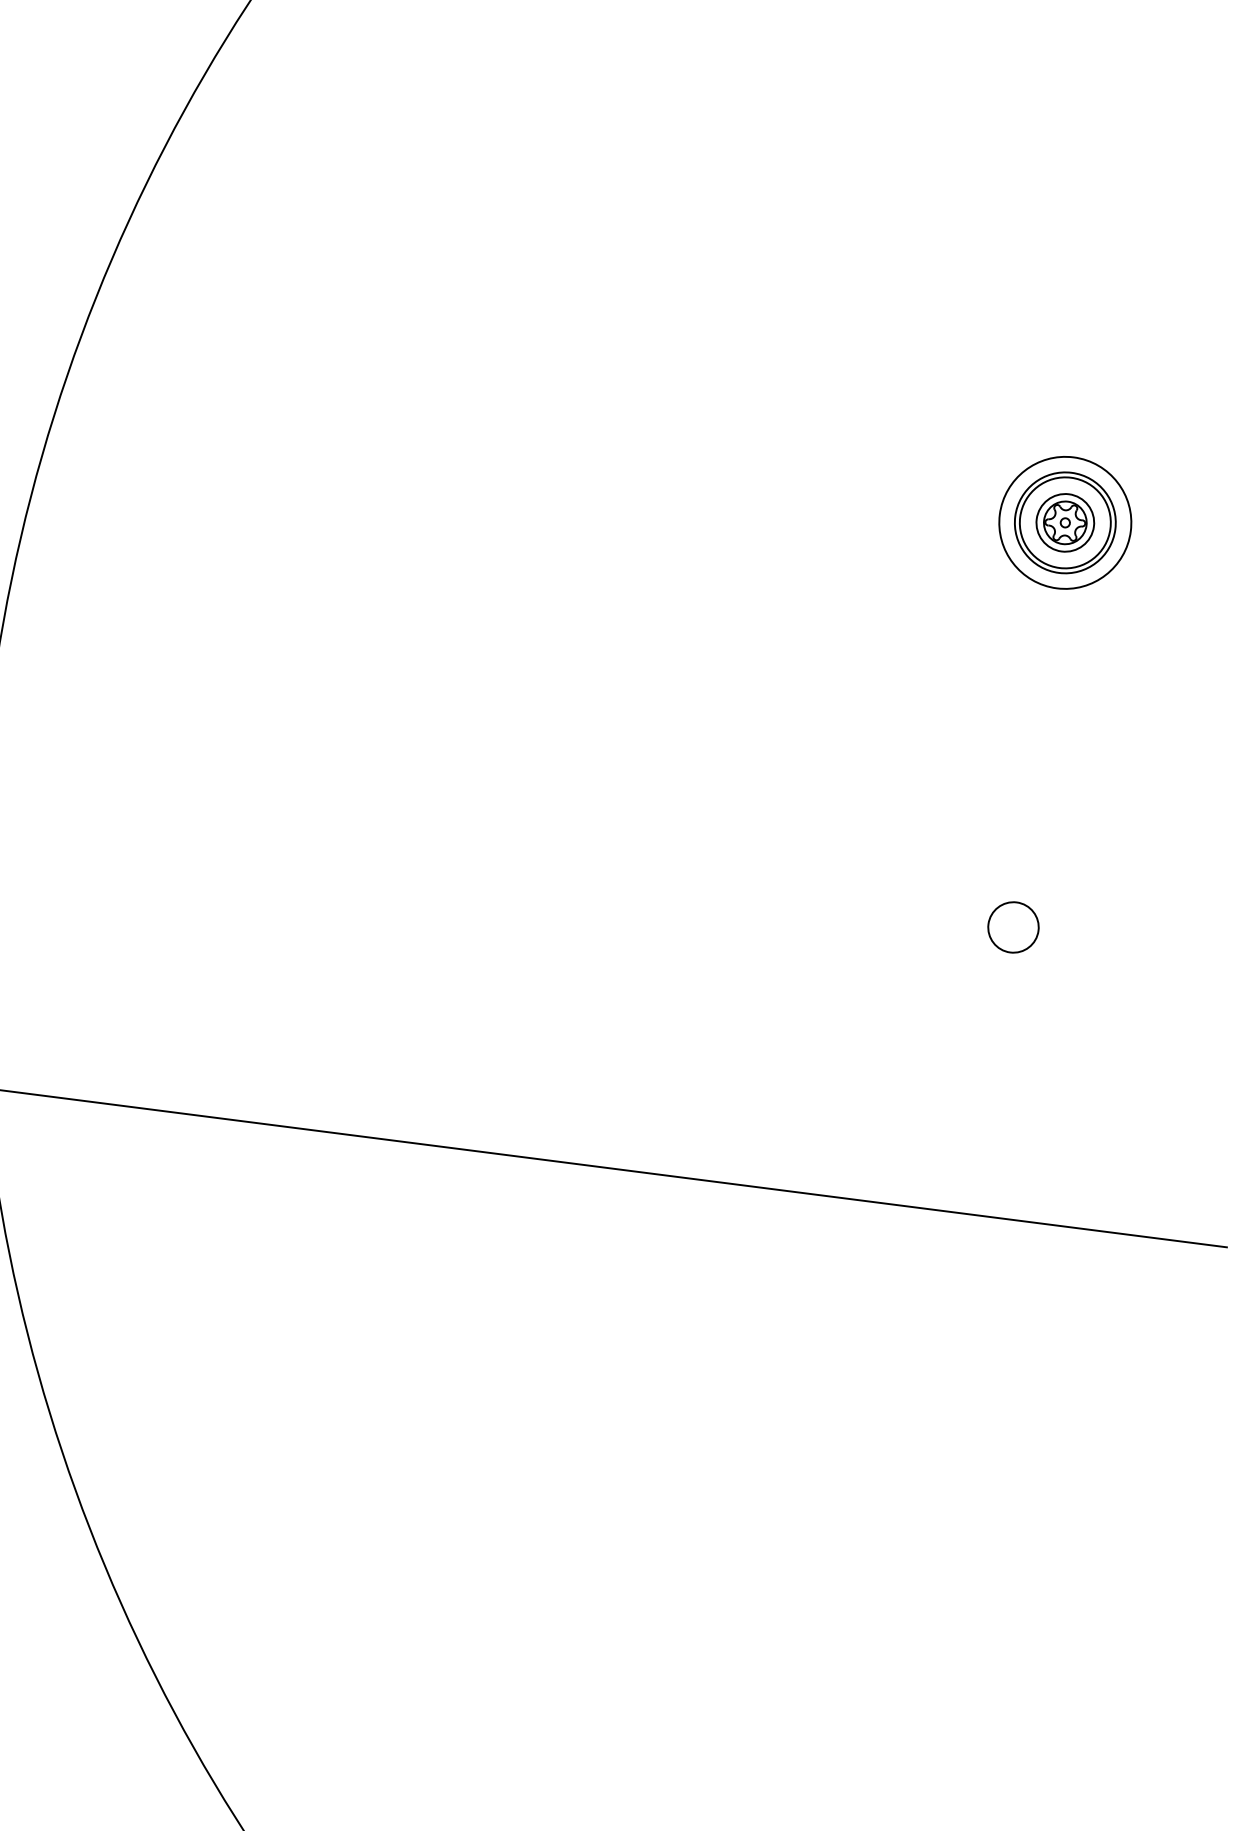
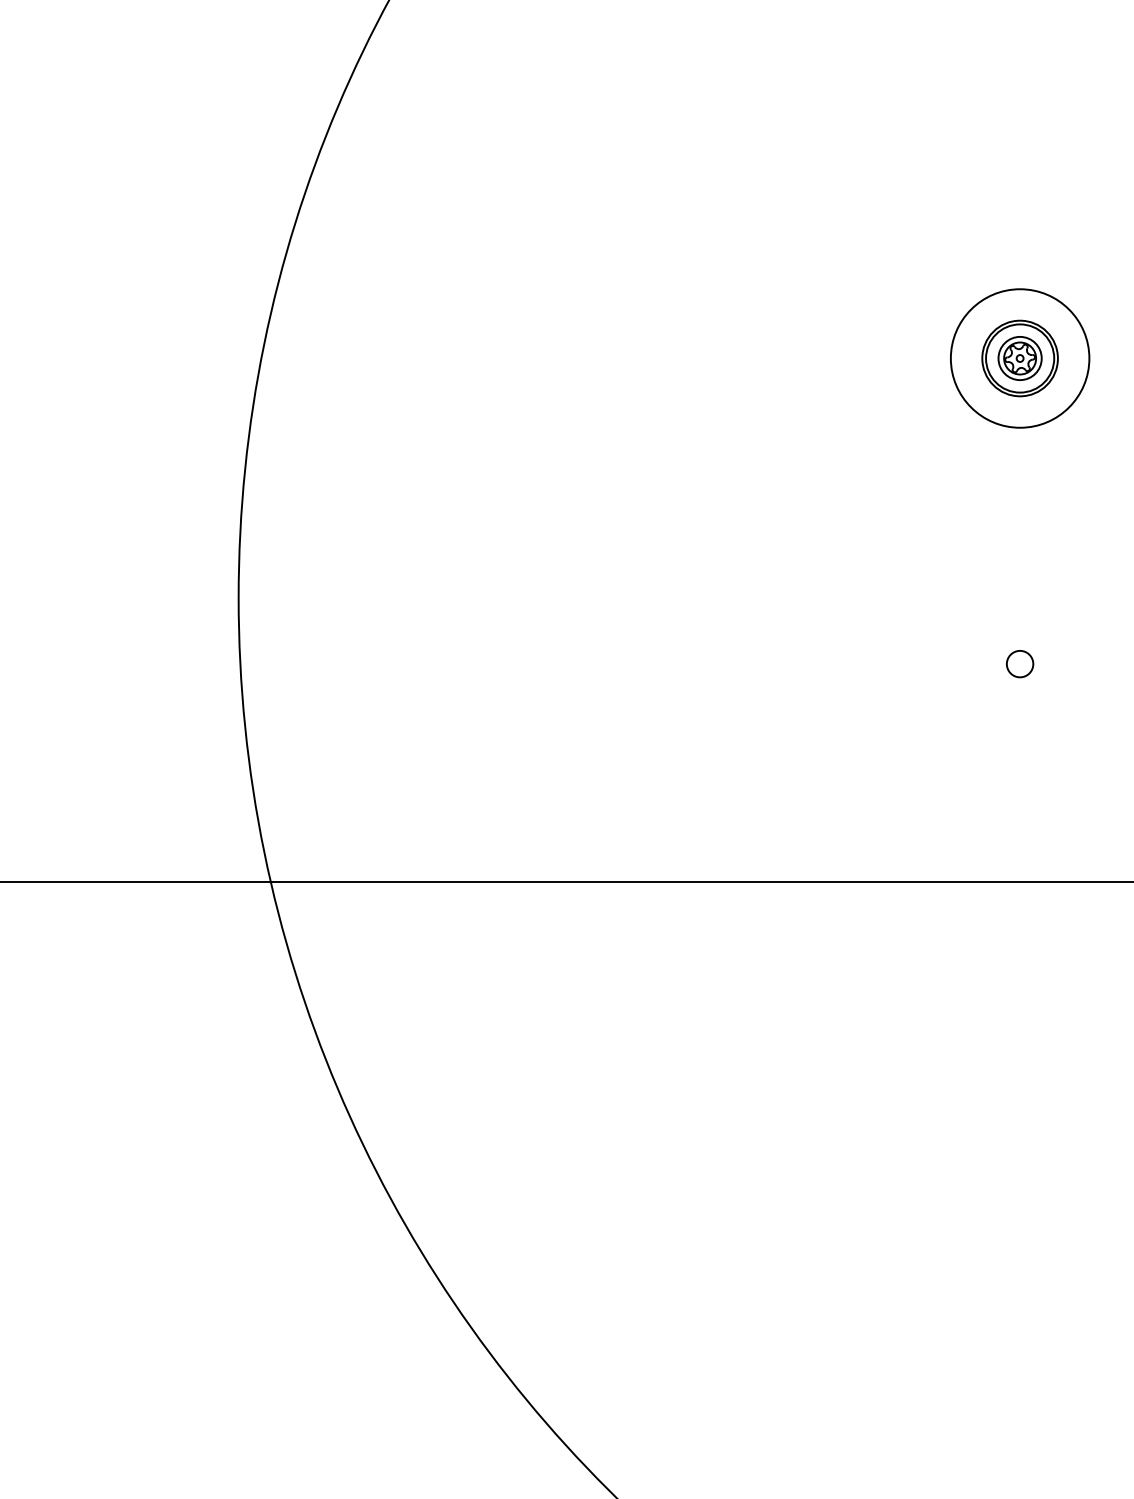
circle: (1064, 522) -> (1019, 358), size x1.4
circle: (1012, 926) -> (1019, 663), size x0.7

